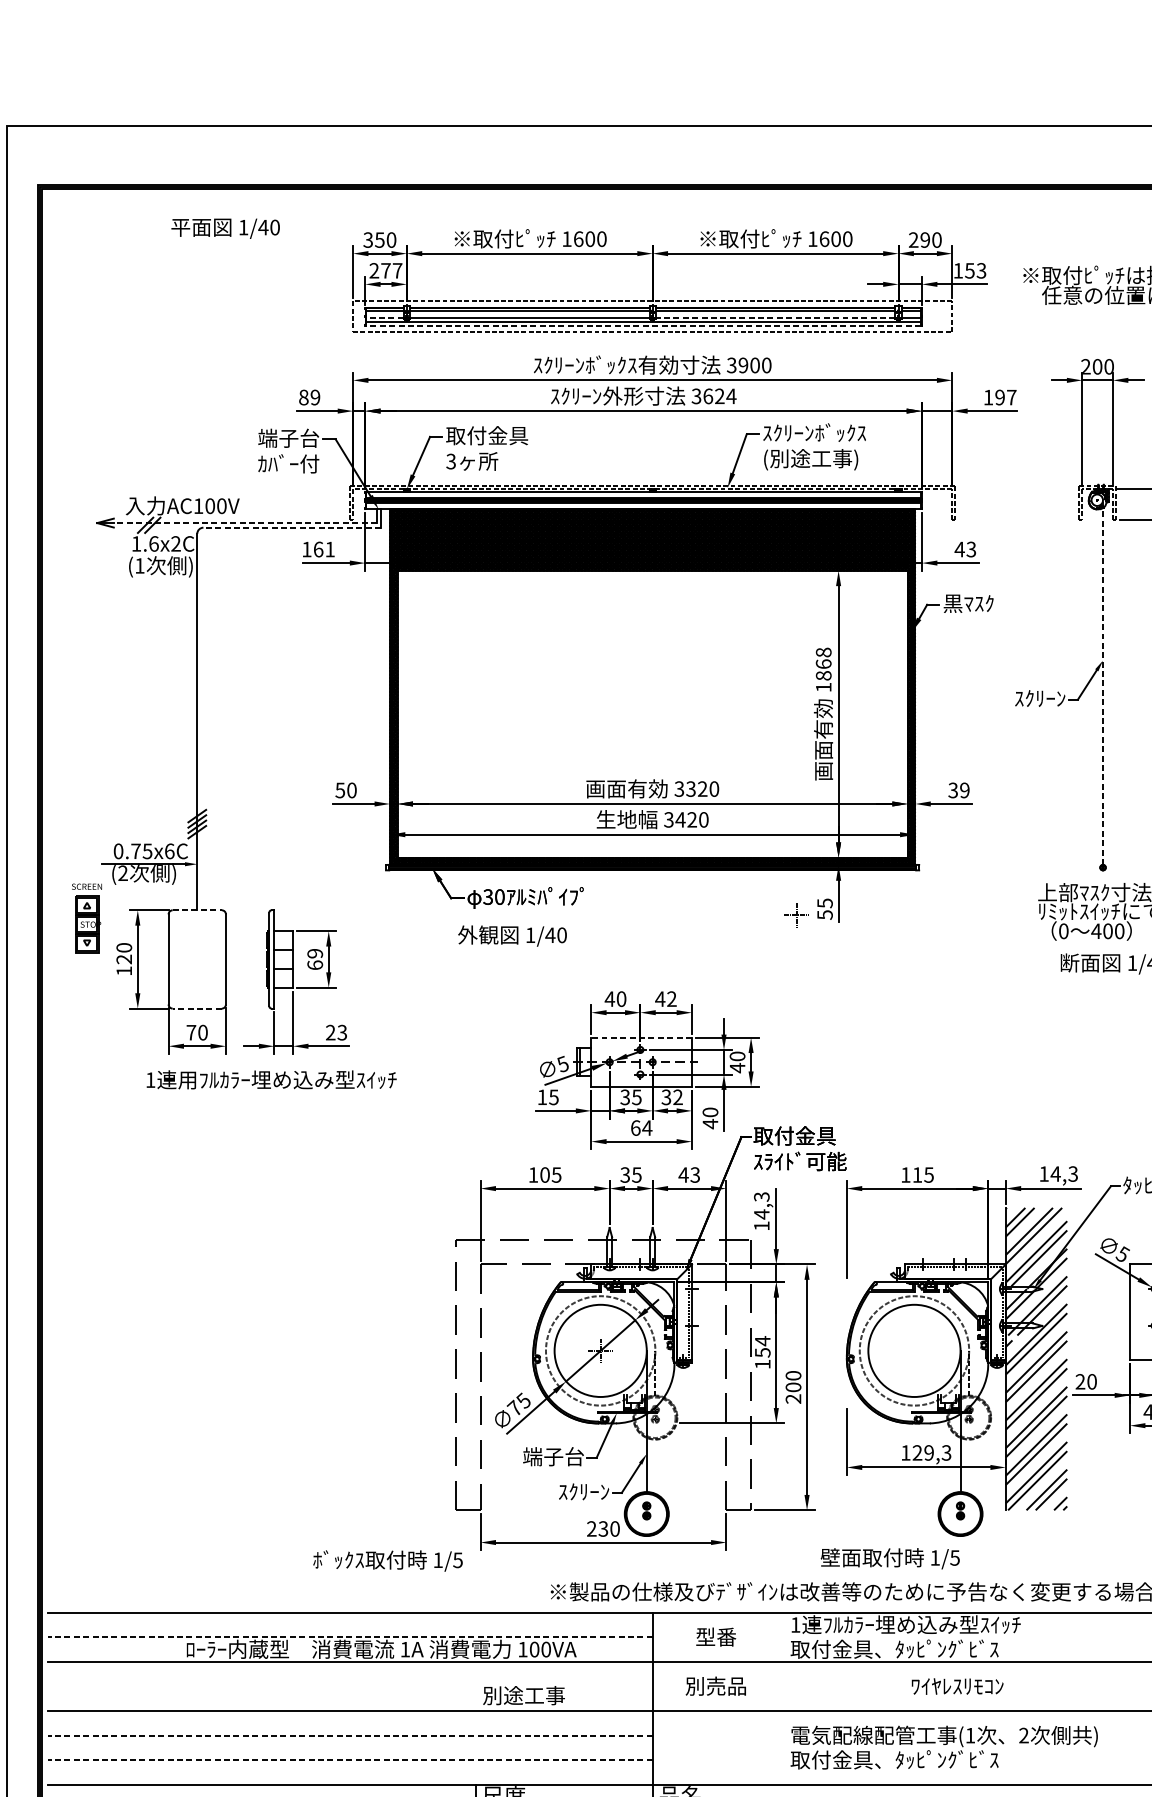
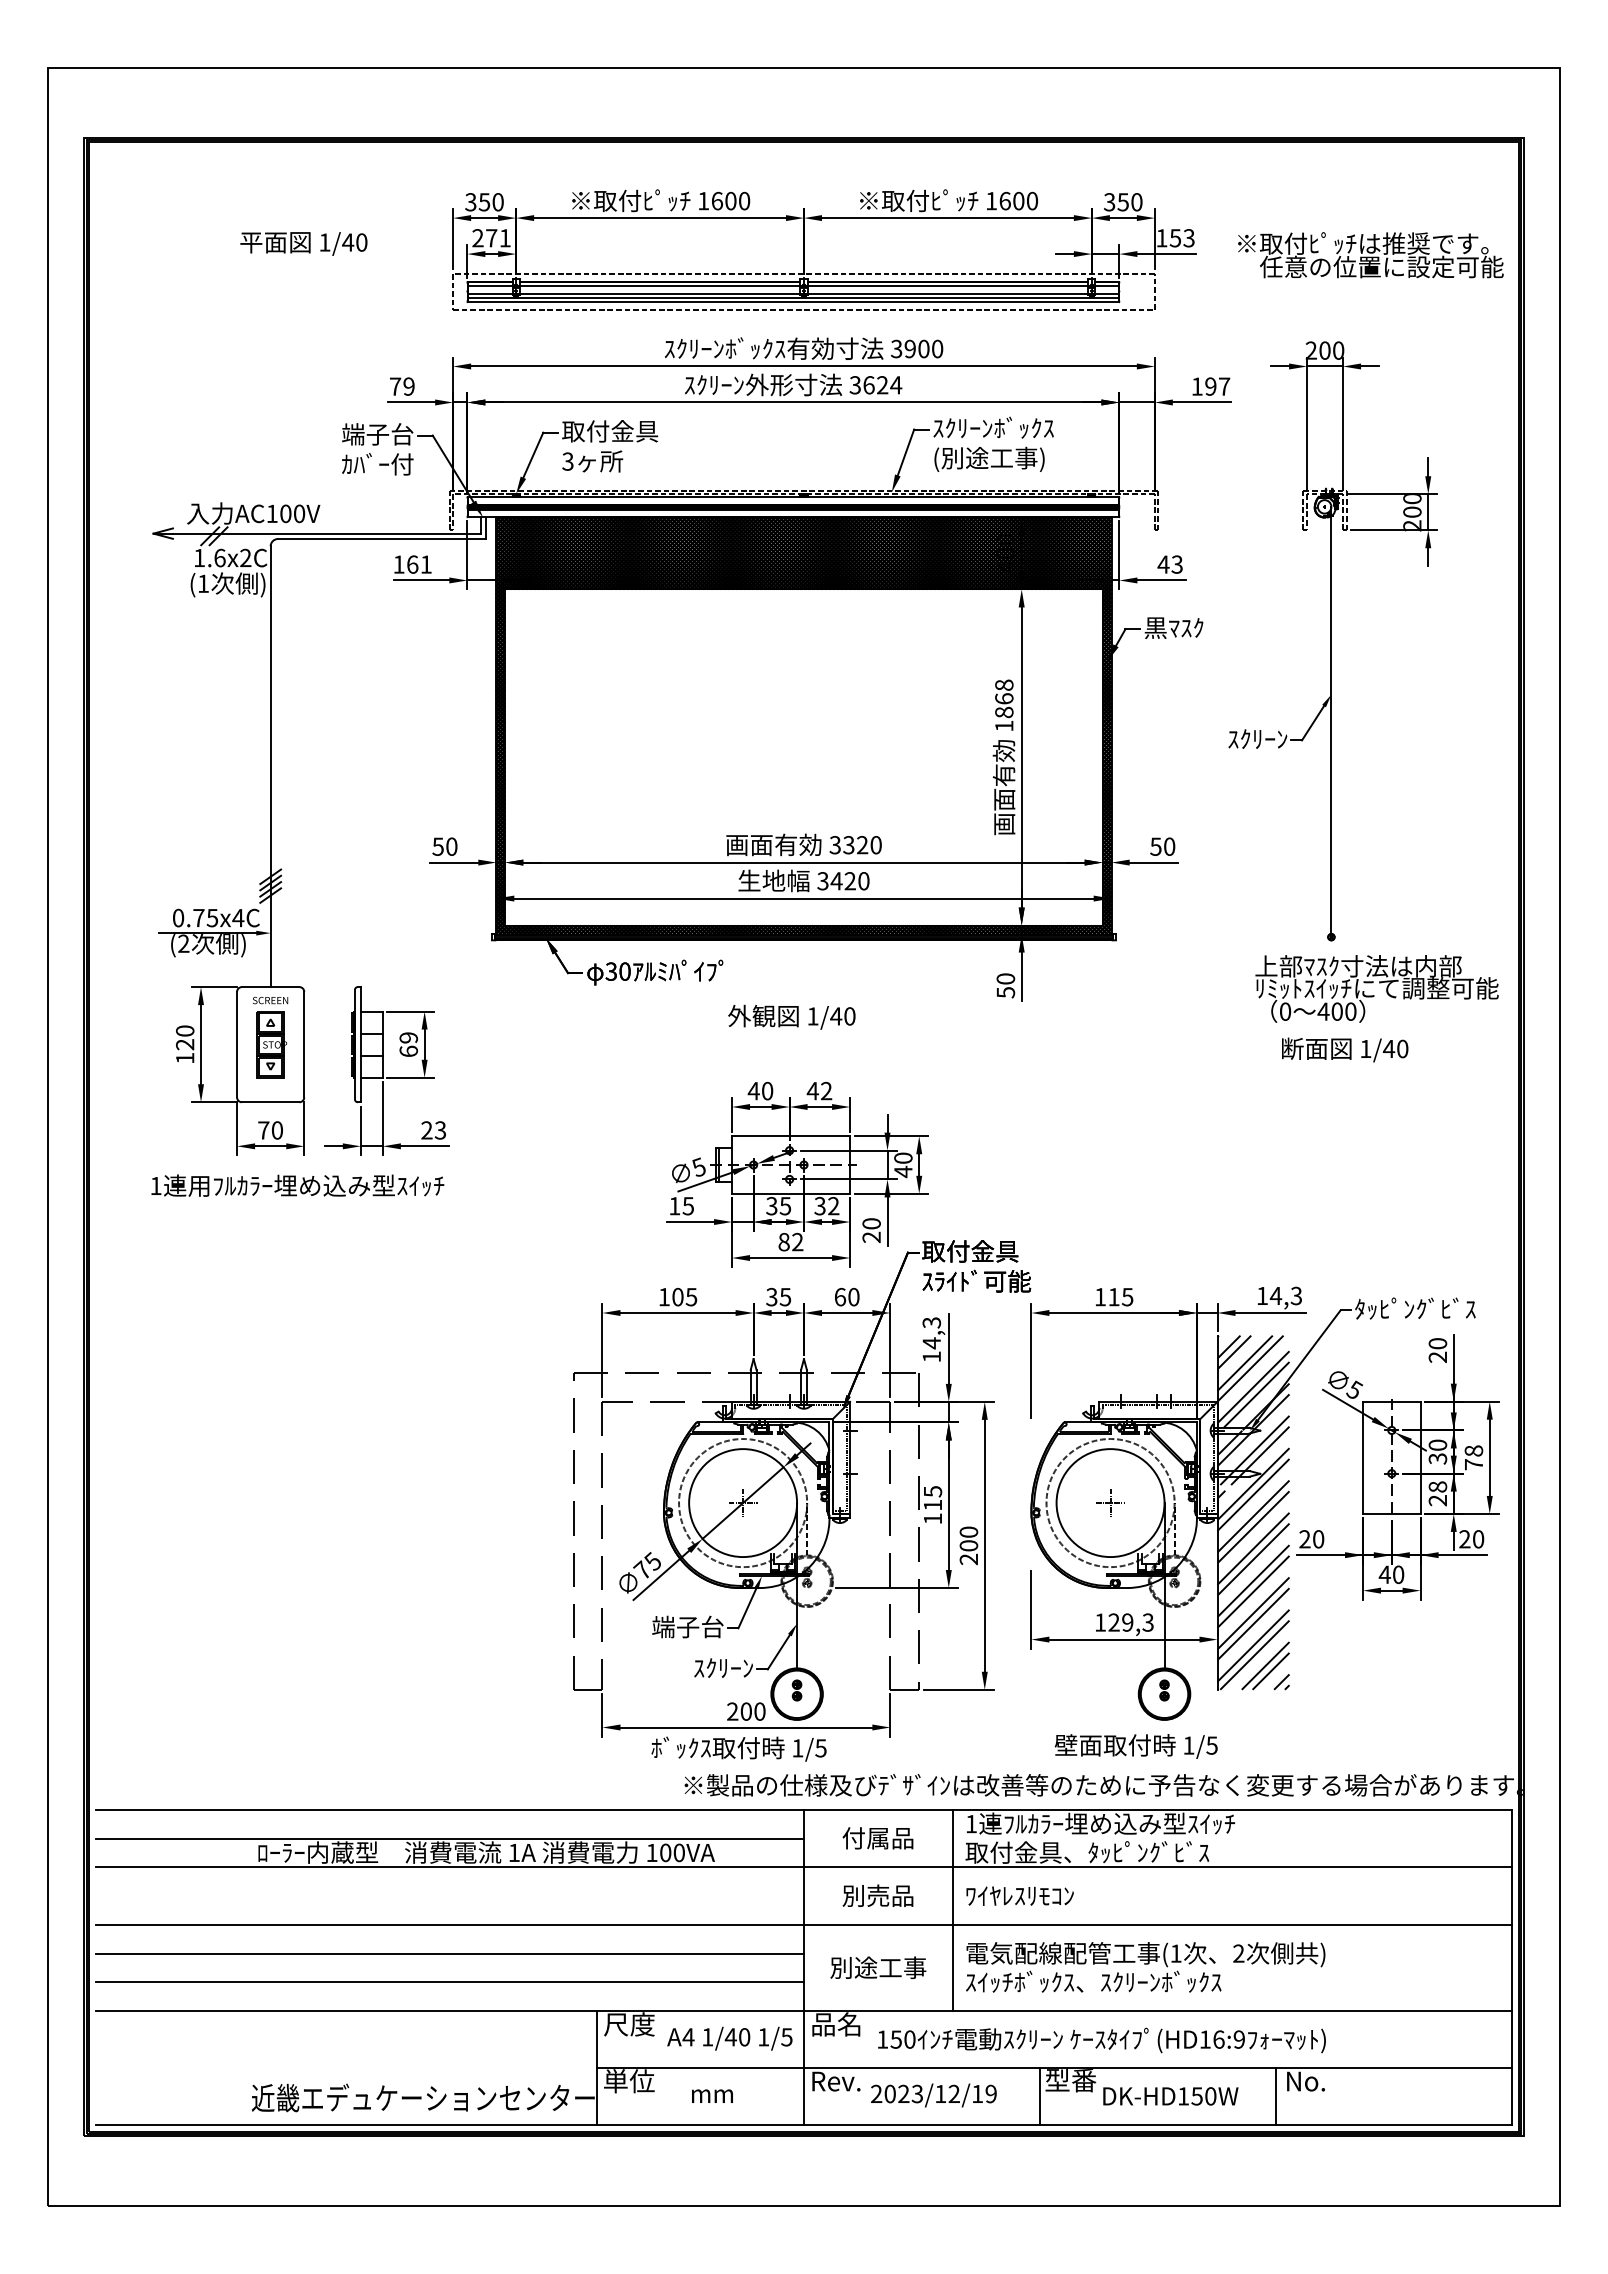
text: (225, 228) -> (303, 243), moved
text: (919, 240) -> (1116, 202), 290 -> 350
text: (396, 271) -> (504, 238), 277 -> 271
line: (384, 318) -> (489, 293), dashed -> solid
line: (775, 318) -> (947, 293), dashed -> solid
line: (642, 325) -> (792, 302), dashed -> solid
text: (303, 397) -> (395, 386), 89 -> 79
line: (244, 522) -> (326, 533), dashed -> solid
line: (291, 528) -> (381, 539), dashed -> solid
line: (1103, 682) -> (1331, 720), dashed -> solid
text: (958, 790) -> (1162, 846), 39 -> 50
text: (169, 850) -> (238, 917), 0.75x6C -> 0.75x4C
text: (824, 902) -> (1005, 978), 55 -> 50
line: (197, 910) -> (270, 987), dashed -> solid
part: (796, 914) -> (1110, 1502), moved
part: (86, 918) -> (270, 1037), moved
text: (512, 935) -> (791, 1016), moved
line: (197, 1008) -> (270, 1102), dashed -> solid
line: (641, 1037) -> (790, 1136), dashed -> solid
text: (271, 1079) -> (297, 1185), moved
text: (710, 1124) -> (871, 1237), 40 -> 20
text: (641, 1127) -> (790, 1241), 64 -> 82
text: (688, 1174) -> (846, 1296), 43 -> 60
text: (763, 1346) -> (933, 1498), 154 -> 115
text: (602, 1528) -> (745, 1711), 230 -> 200
text: (889, 1558) -> (1135, 1746), moved
text: (387, 1560) -> (738, 1748), moved
line: (349, 1637) -> (449, 1838), dashed -> solid
text: (715, 1637) -> (877, 1838), 型番 -> 付属品
text: (957, 1685) -> (1019, 1895), moved
text: (524, 1695) -> (878, 1967), moved
line: (779, 1698) -> (952, 1910), added
line: (349, 1735) -> (449, 1953), dashed -> solid
text: (899, 1759) -> (1093, 1981), 取付金具、ﾀｯﾋﾟﾝｸﾞﾋﾞｽ -> ｽｲｯﾁﾎﾞｯｸｽ、ｽｸﾘｰﾝﾎﾞｯｸｽ
line: (349, 1760) -> (449, 1982), dashed -> solid

